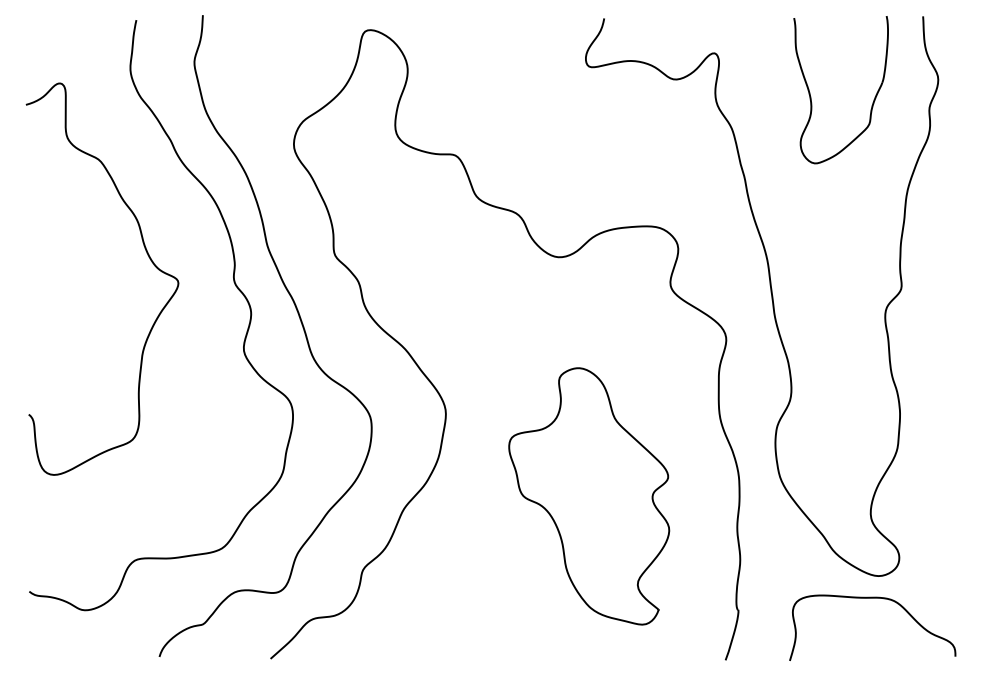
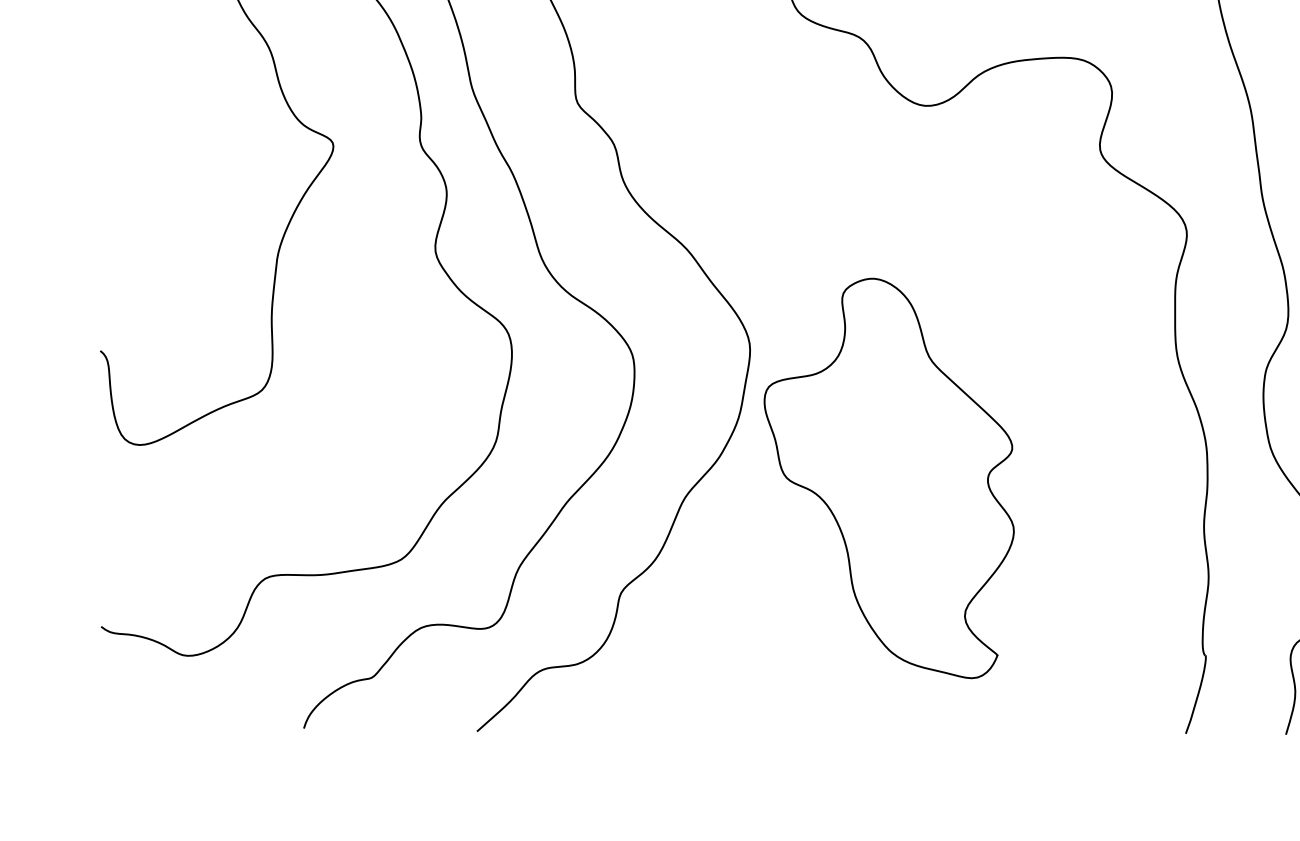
part: (589, 496) -> (889, 478), moved

